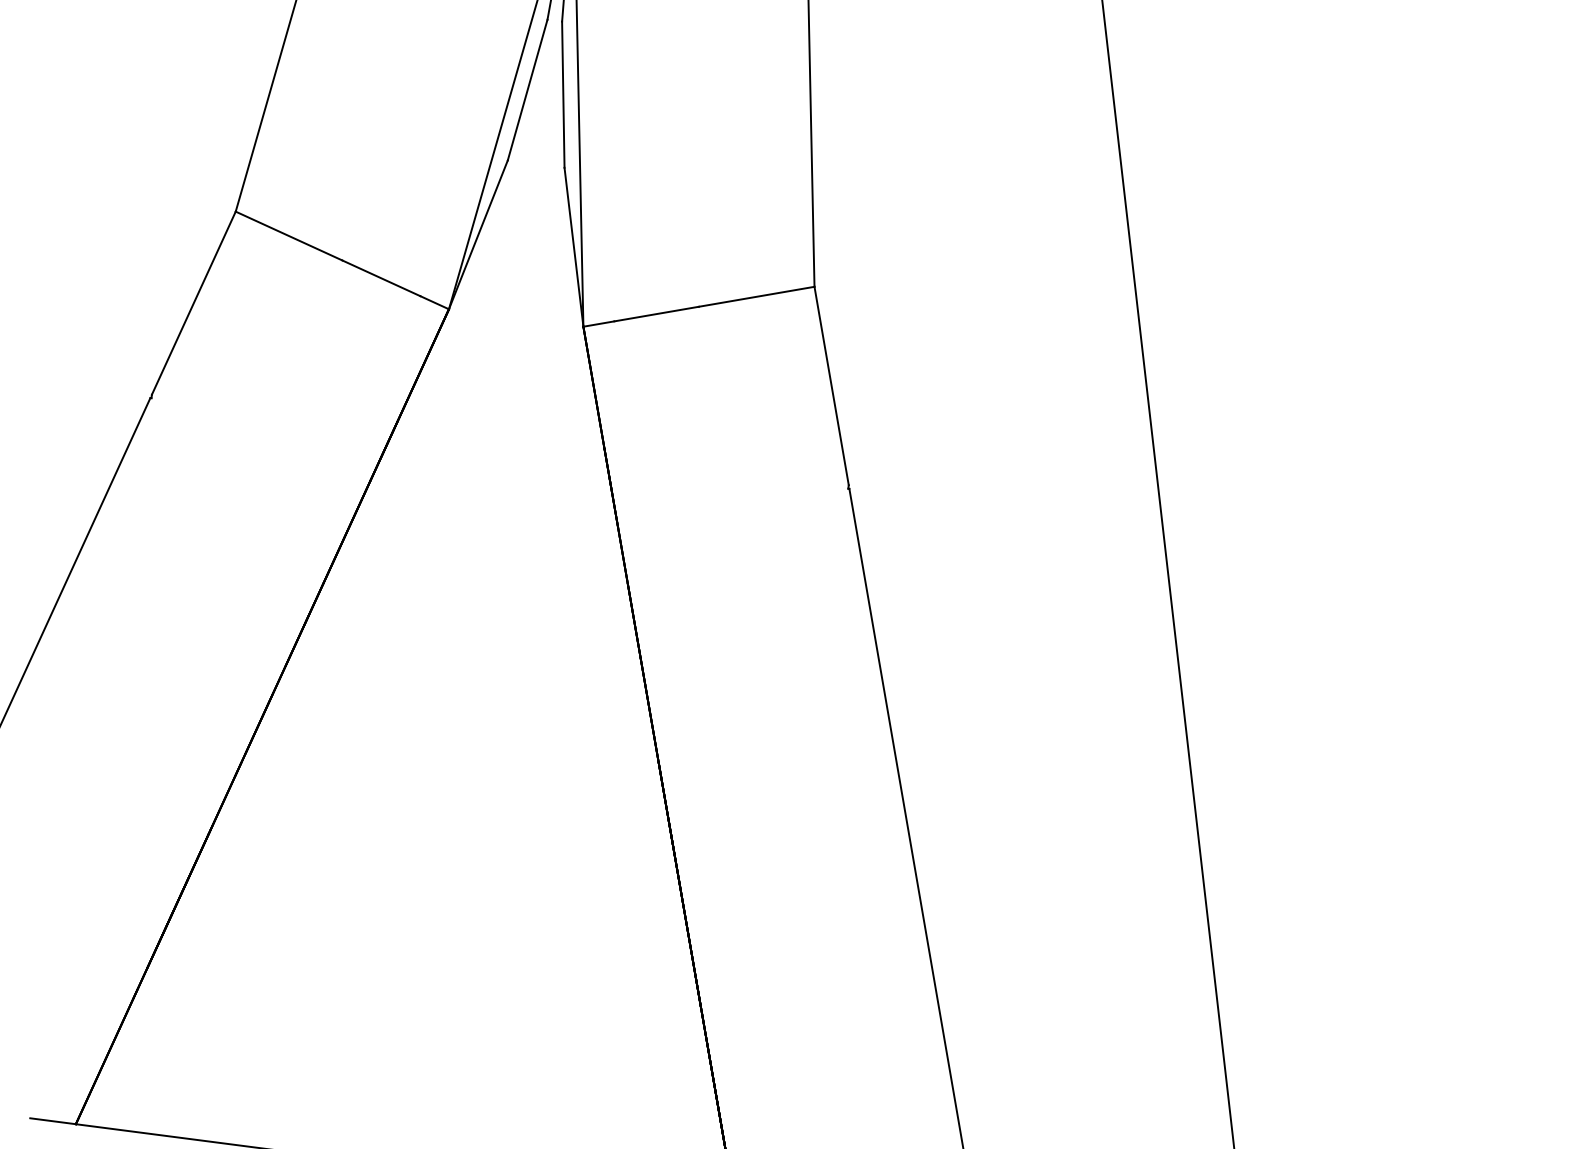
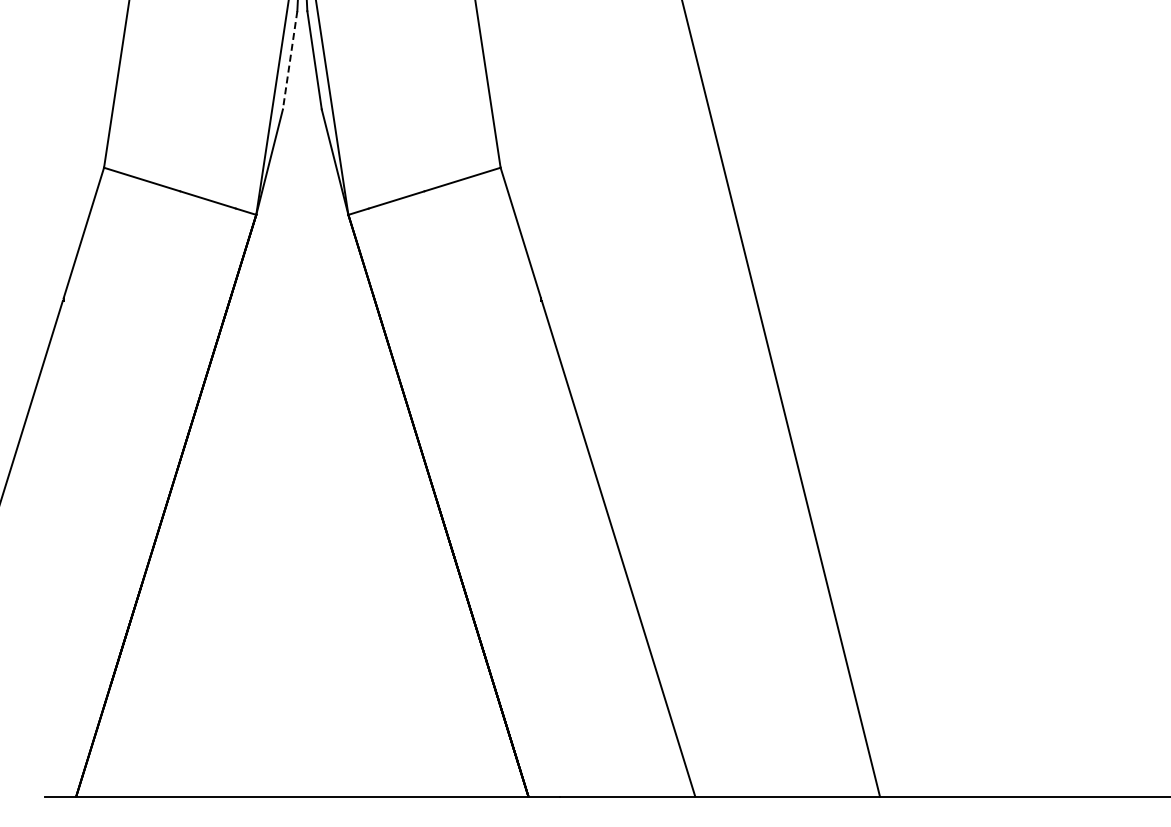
line: (528, 90) -> (290, 60), solid -> dashed

